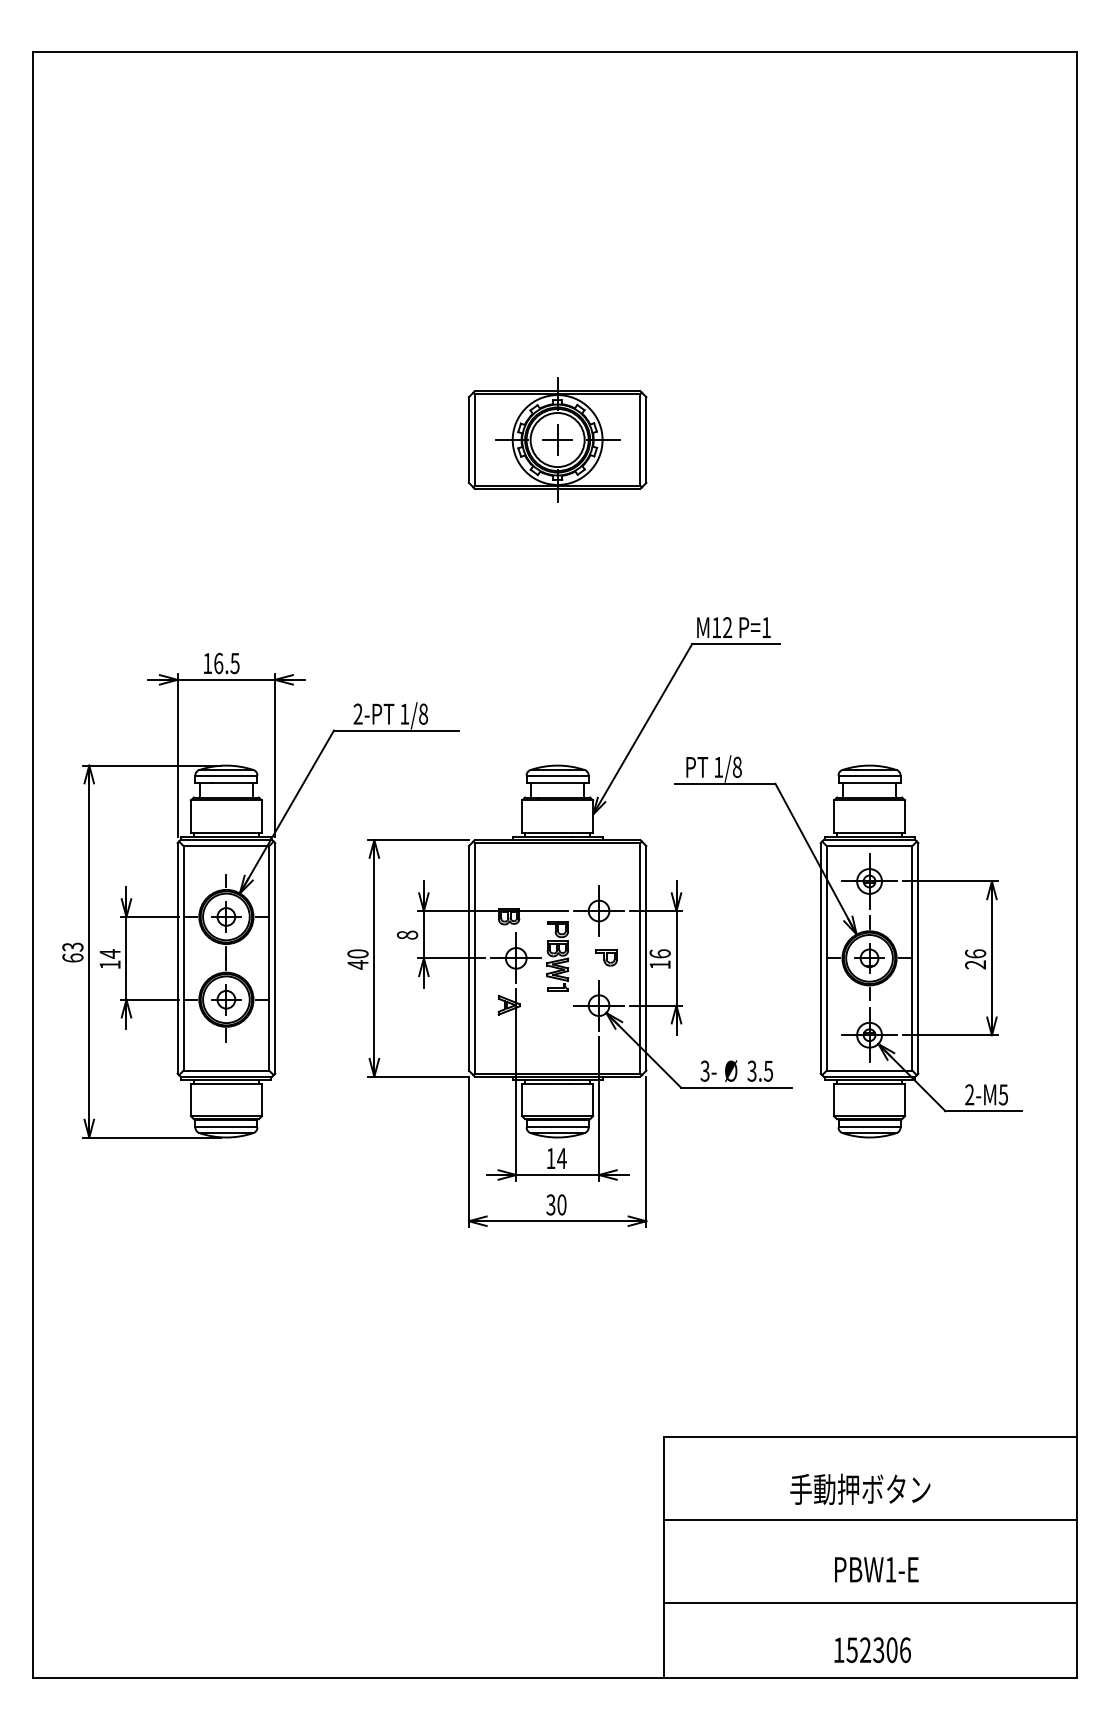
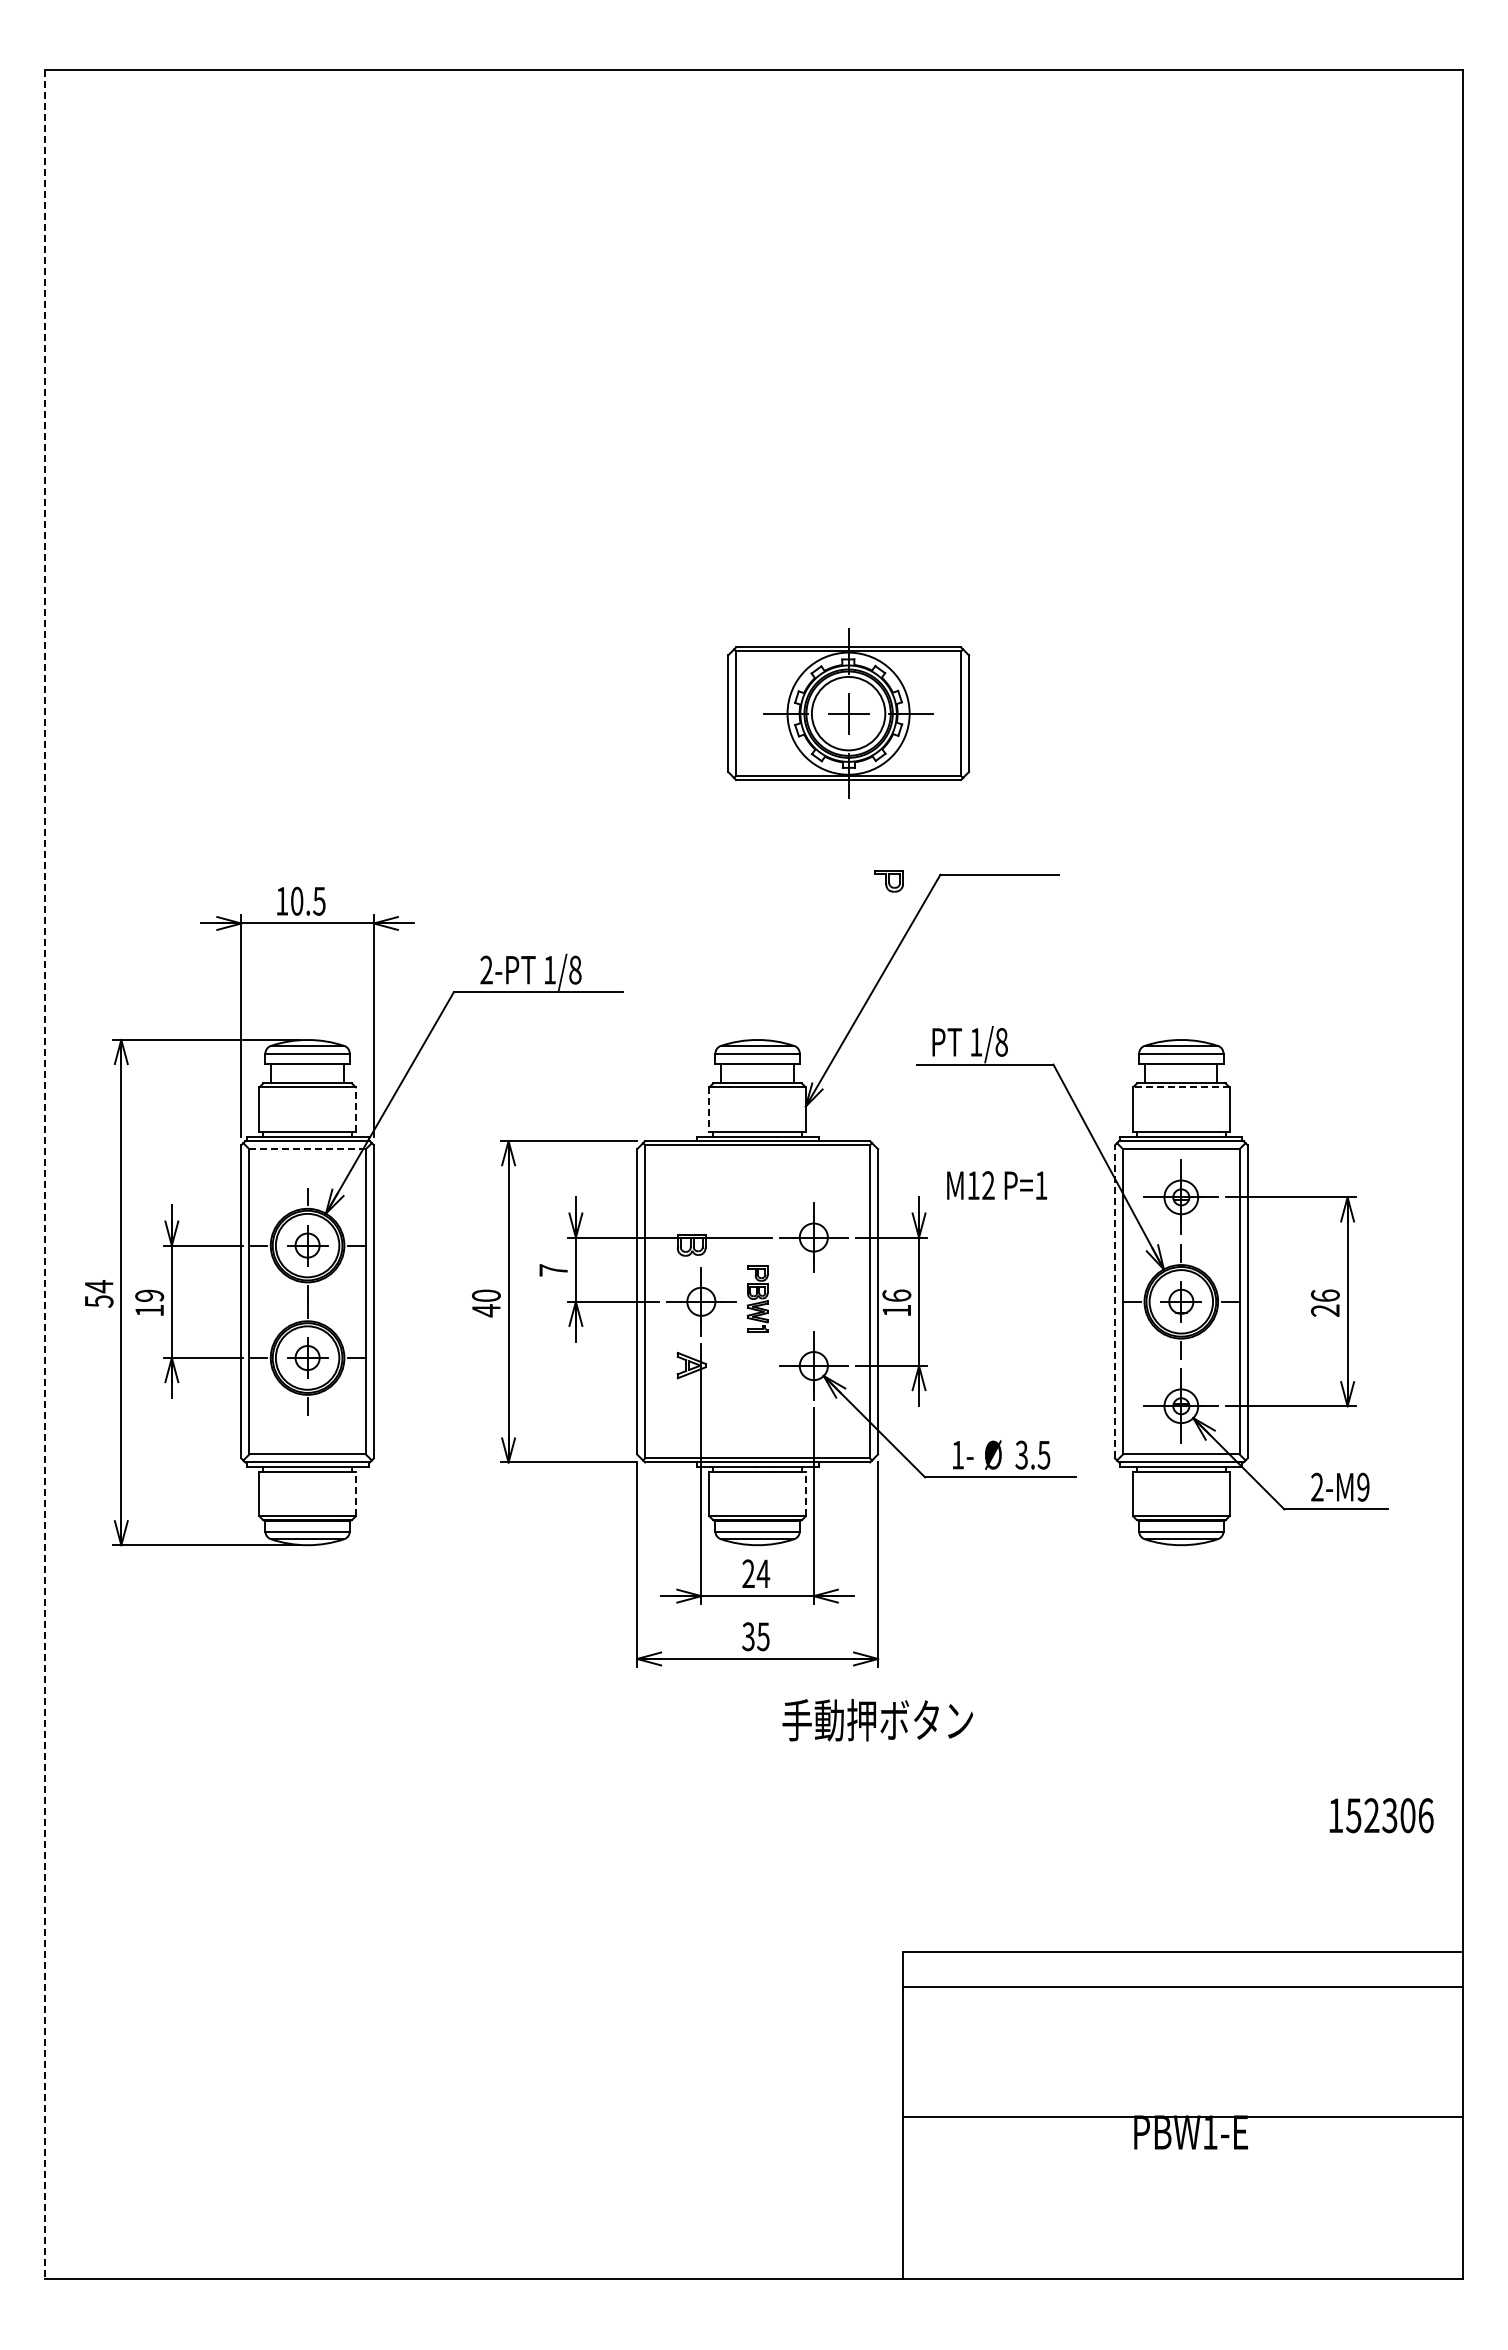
part: (557, 439) -> (848, 713), moved
text: (734, 627) -> (997, 1185), moved
text: (218, 662) -> (297, 900), 16.5 -> 10.5
line: (868, 800) -> (1180, 1087), solid -> dashed
line: (261, 816) -> (355, 1108), solid -> dashed
line: (522, 816) -> (709, 1109), solid -> dashed
line: (226, 846) -> (307, 1149), solid -> dashed
line: (33, 865) -> (45, 1175), solid -> dashed
text: (407, 935) -> (553, 1270), 8 -> 7
text: (72, 952) -> (98, 1293), 63 -> 54
text: (110, 953) -> (149, 1295), 14 -> 19
part: (557, 955) -> (757, 1298), size x0.7
part: (606, 958) -> (888, 881), moved
line: (821, 958) -> (1115, 1301), solid -> dashed
text: (704, 1070) -> (957, 1454), 3- -> 1-
text: (1003, 1094) -> (1363, 1486), 2-M5 -> 2-M9
line: (261, 1099) -> (355, 1493), solid -> dashed
line: (592, 1099) -> (805, 1493), solid -> dashed
text: (550, 1158) -> (748, 1573), 14 -> 24
text: (561, 1204) -> (763, 1636), 30 -> 35
text: (860, 1489) -> (877, 1720), moved
line: (870, 1519) -> (1182, 1986), moved
line: (870, 1602) -> (1182, 2117), moved
text: (872, 1650) -> (1381, 1815), moved

